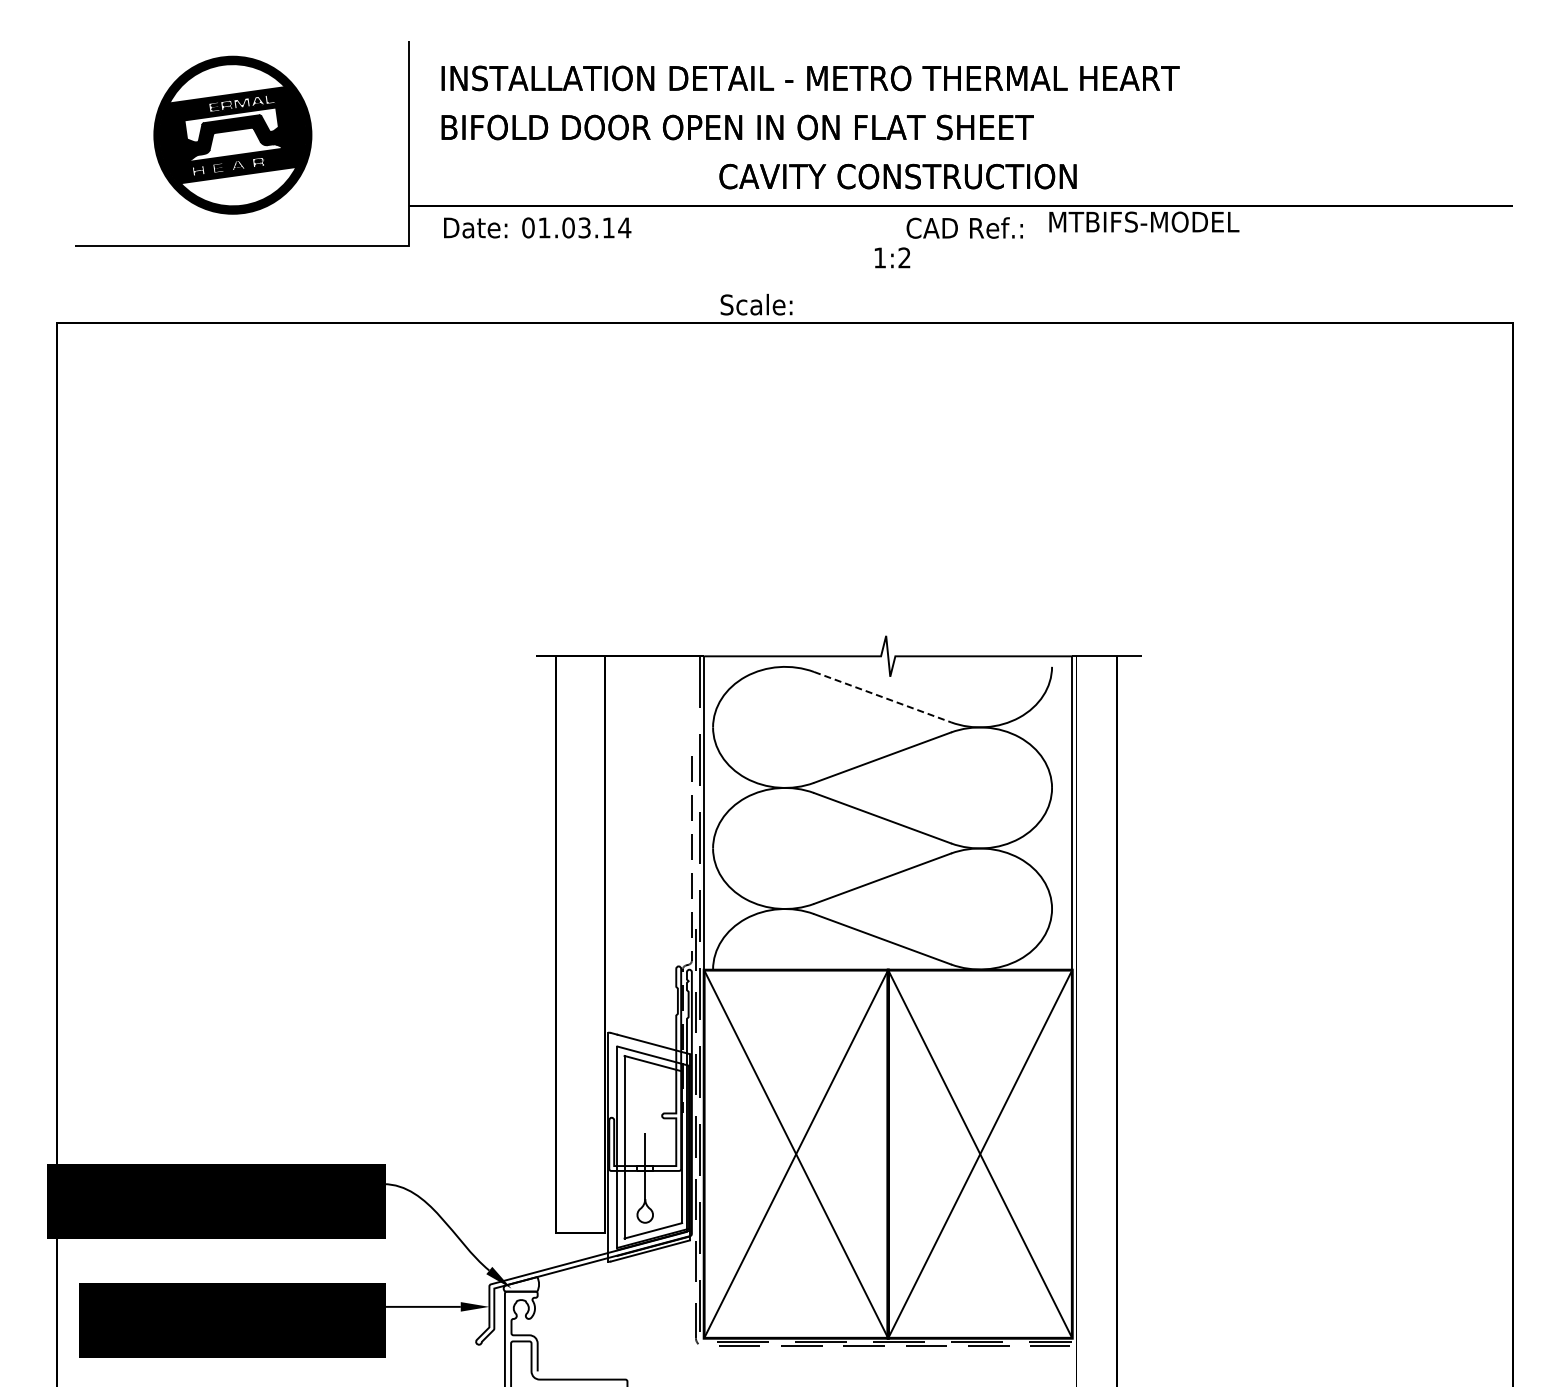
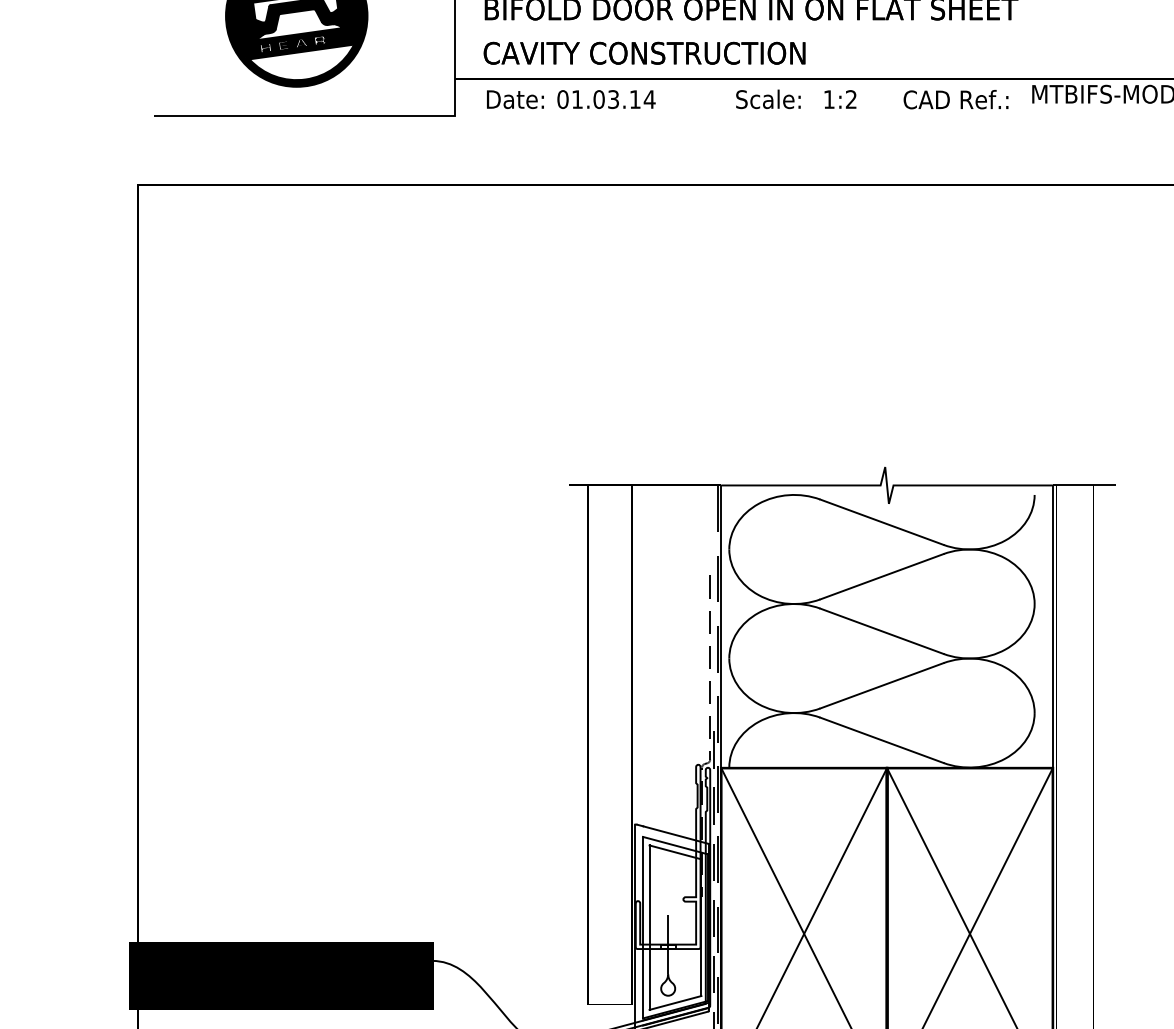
text: (897, 176) -> (644, 53), moved
text: (892, 257) -> (840, 99), moved
text: (756, 304) -> (768, 99), moved
line: (882, 697) -> (881, 522), dashed -> solid

